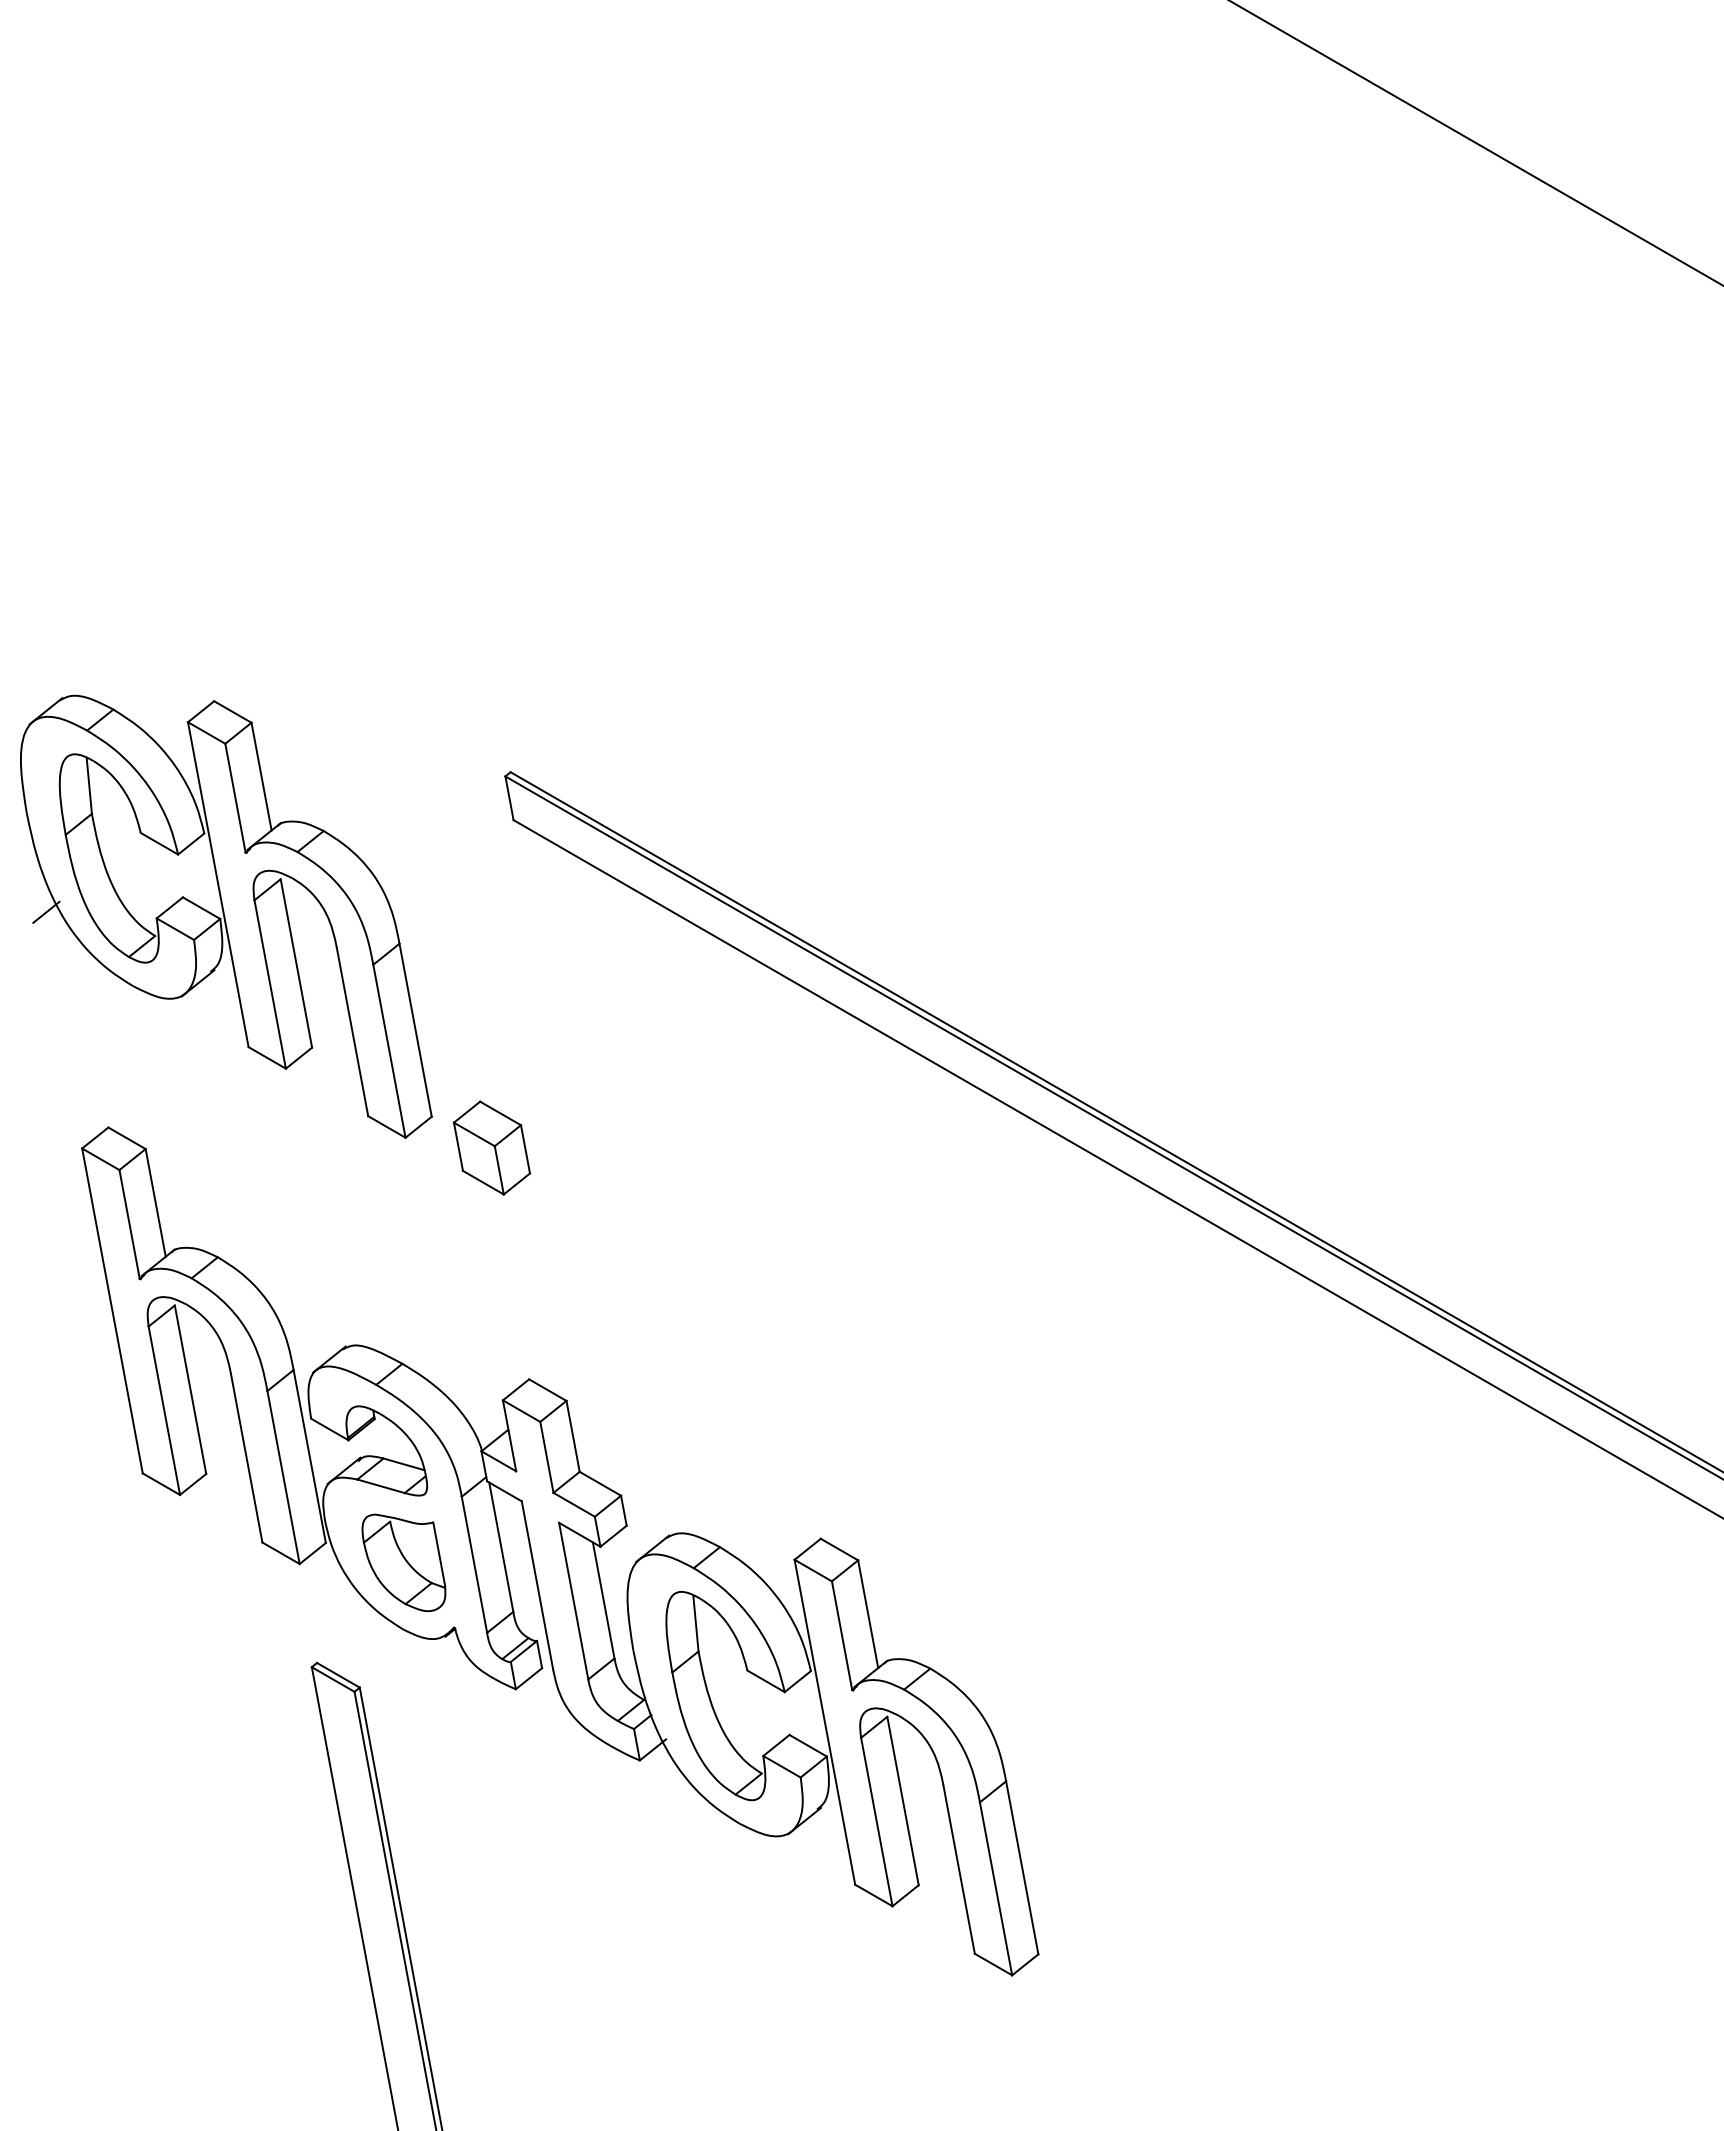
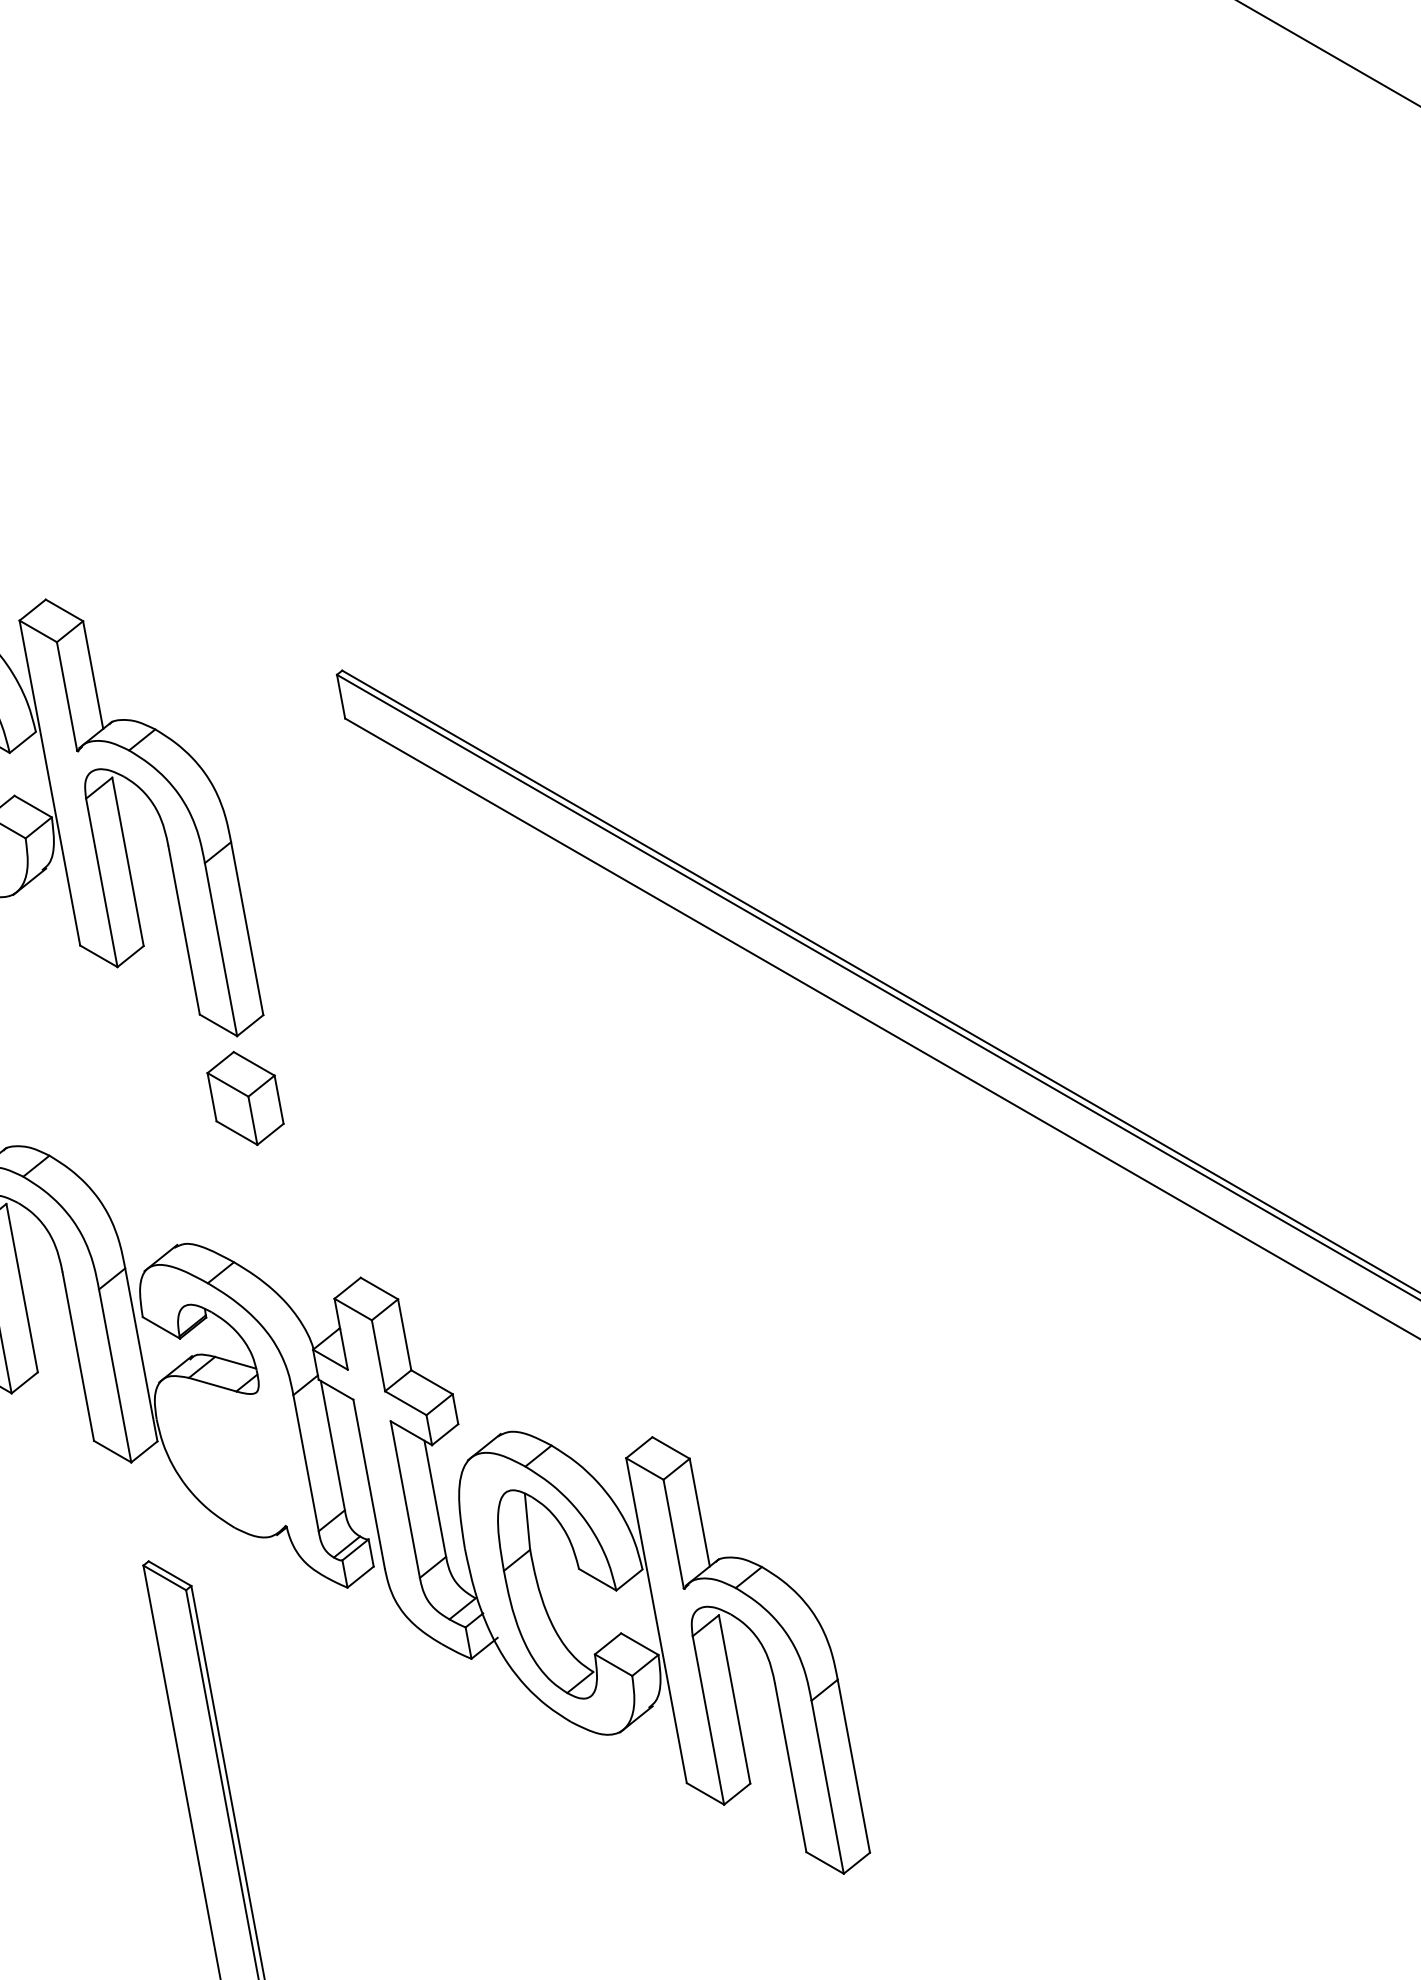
part: (491, 1147) -> (245, 1097), moved
part: (403, 1562) -> (235, 1460), removed

